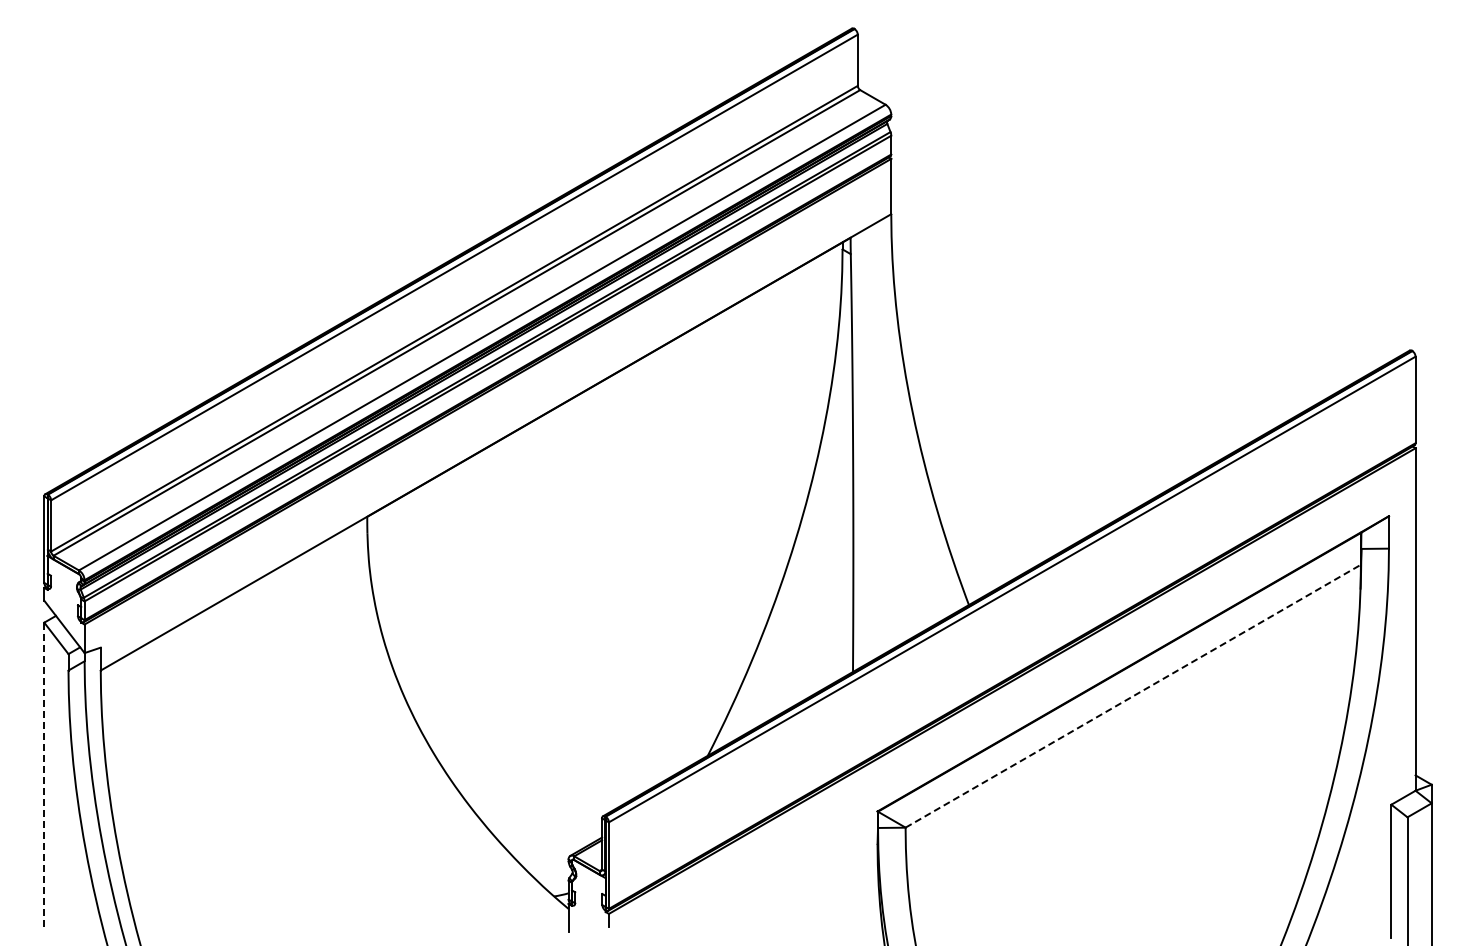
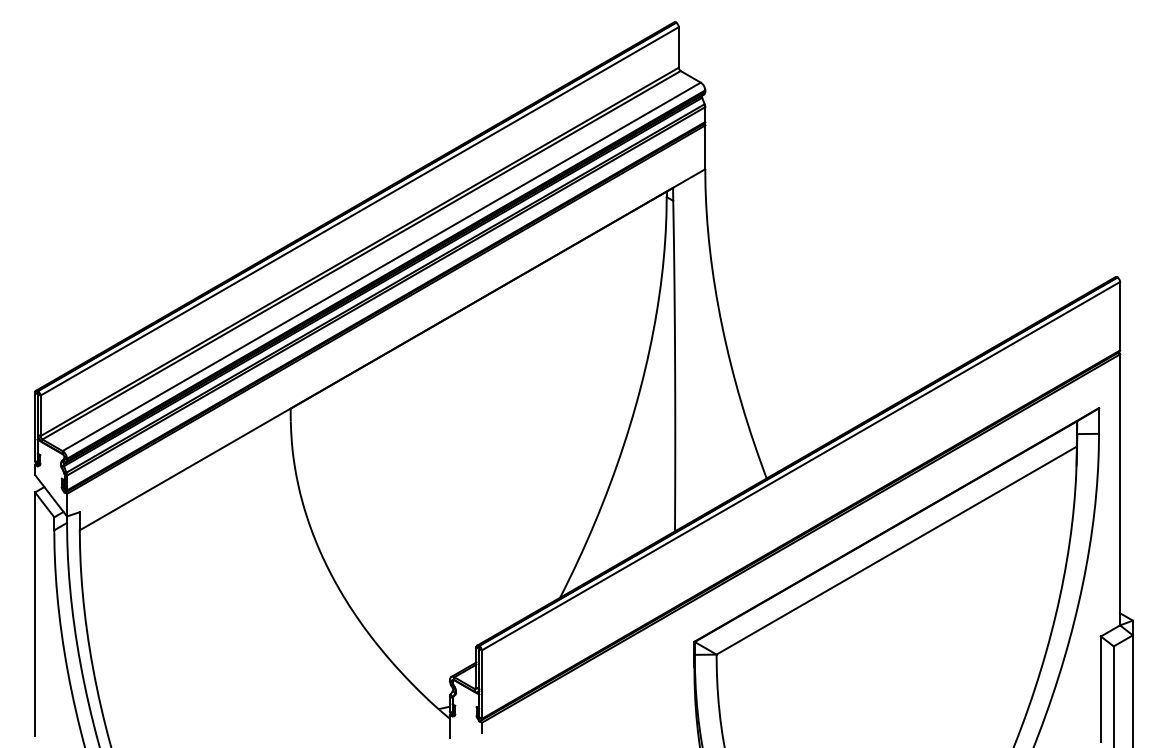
line: (1133, 696) -> (896, 550), dashed -> solid
line: (44, 776) -> (35, 614), dashed -> solid

